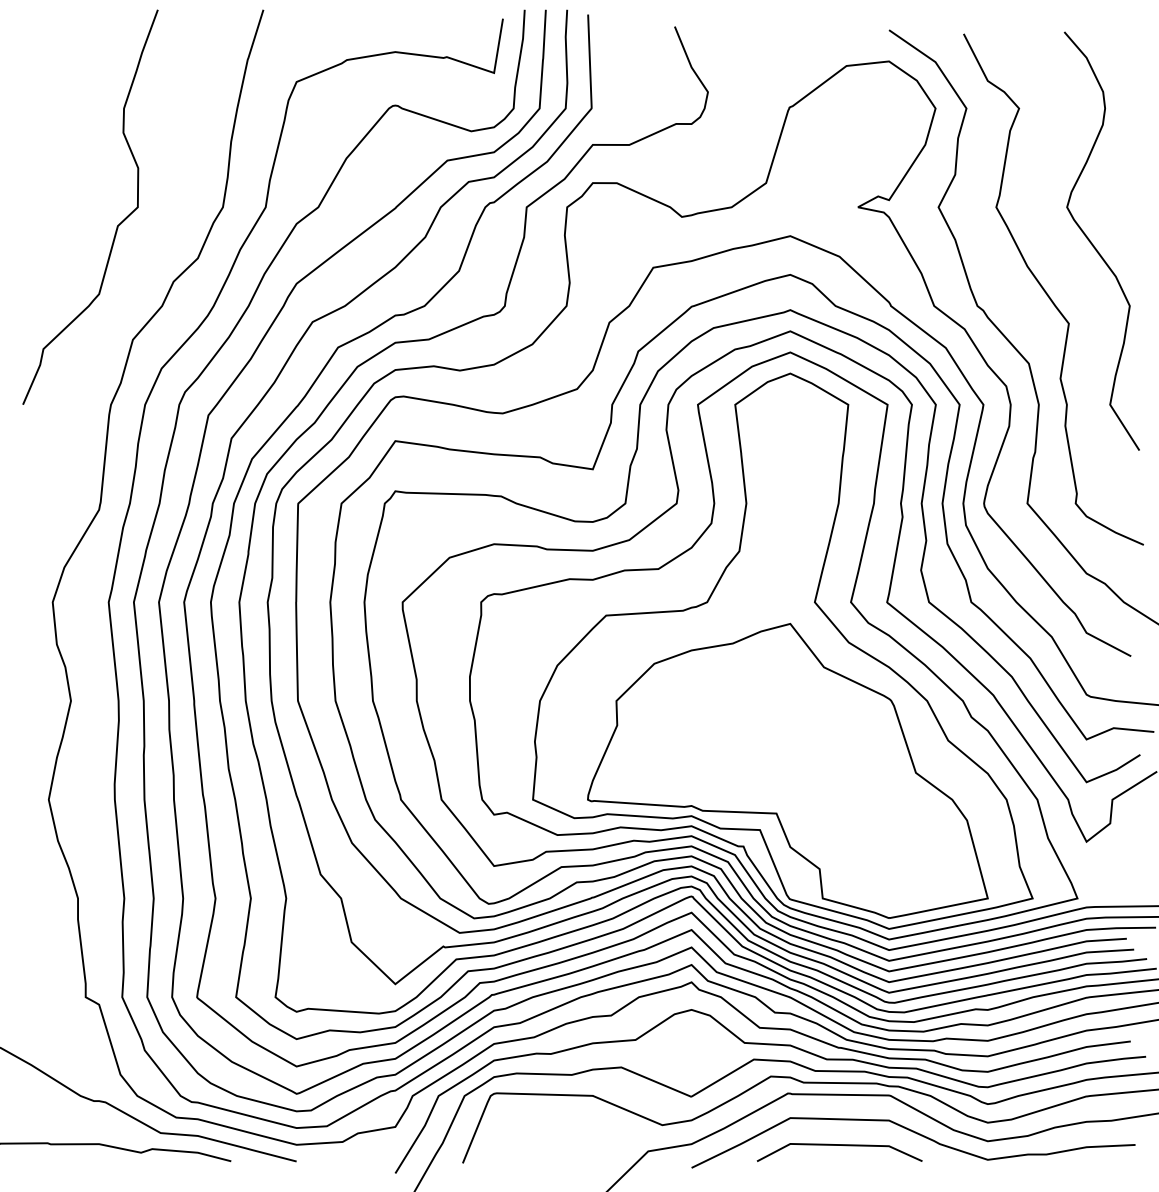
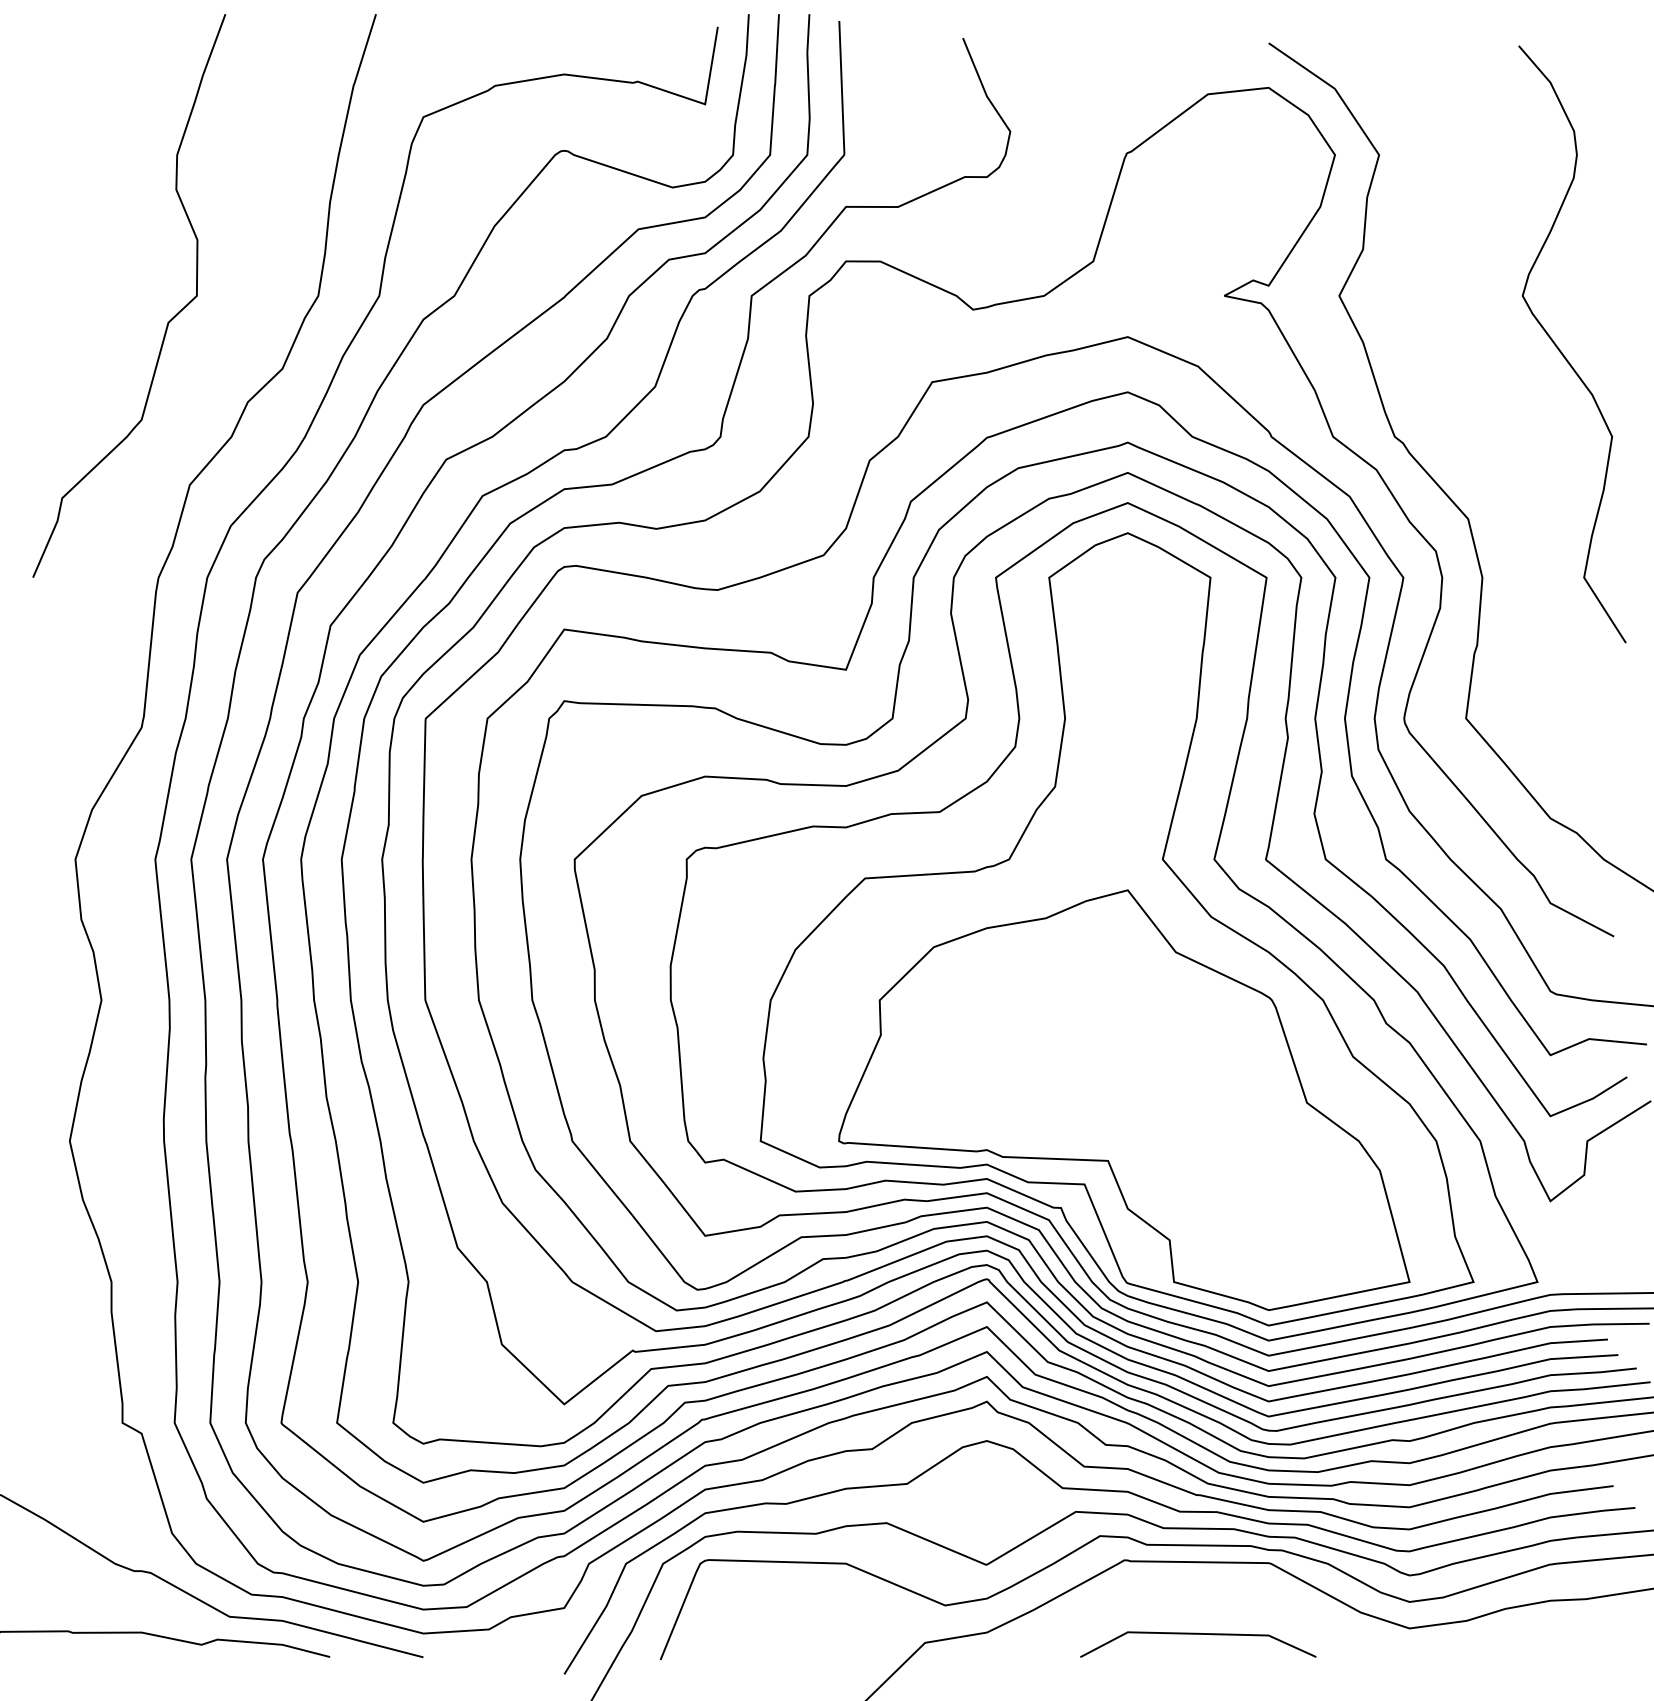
curve: (1047, 293) -> (1494, 418), removed
curve: (915, 1133) -> (1306, 1617), removed

